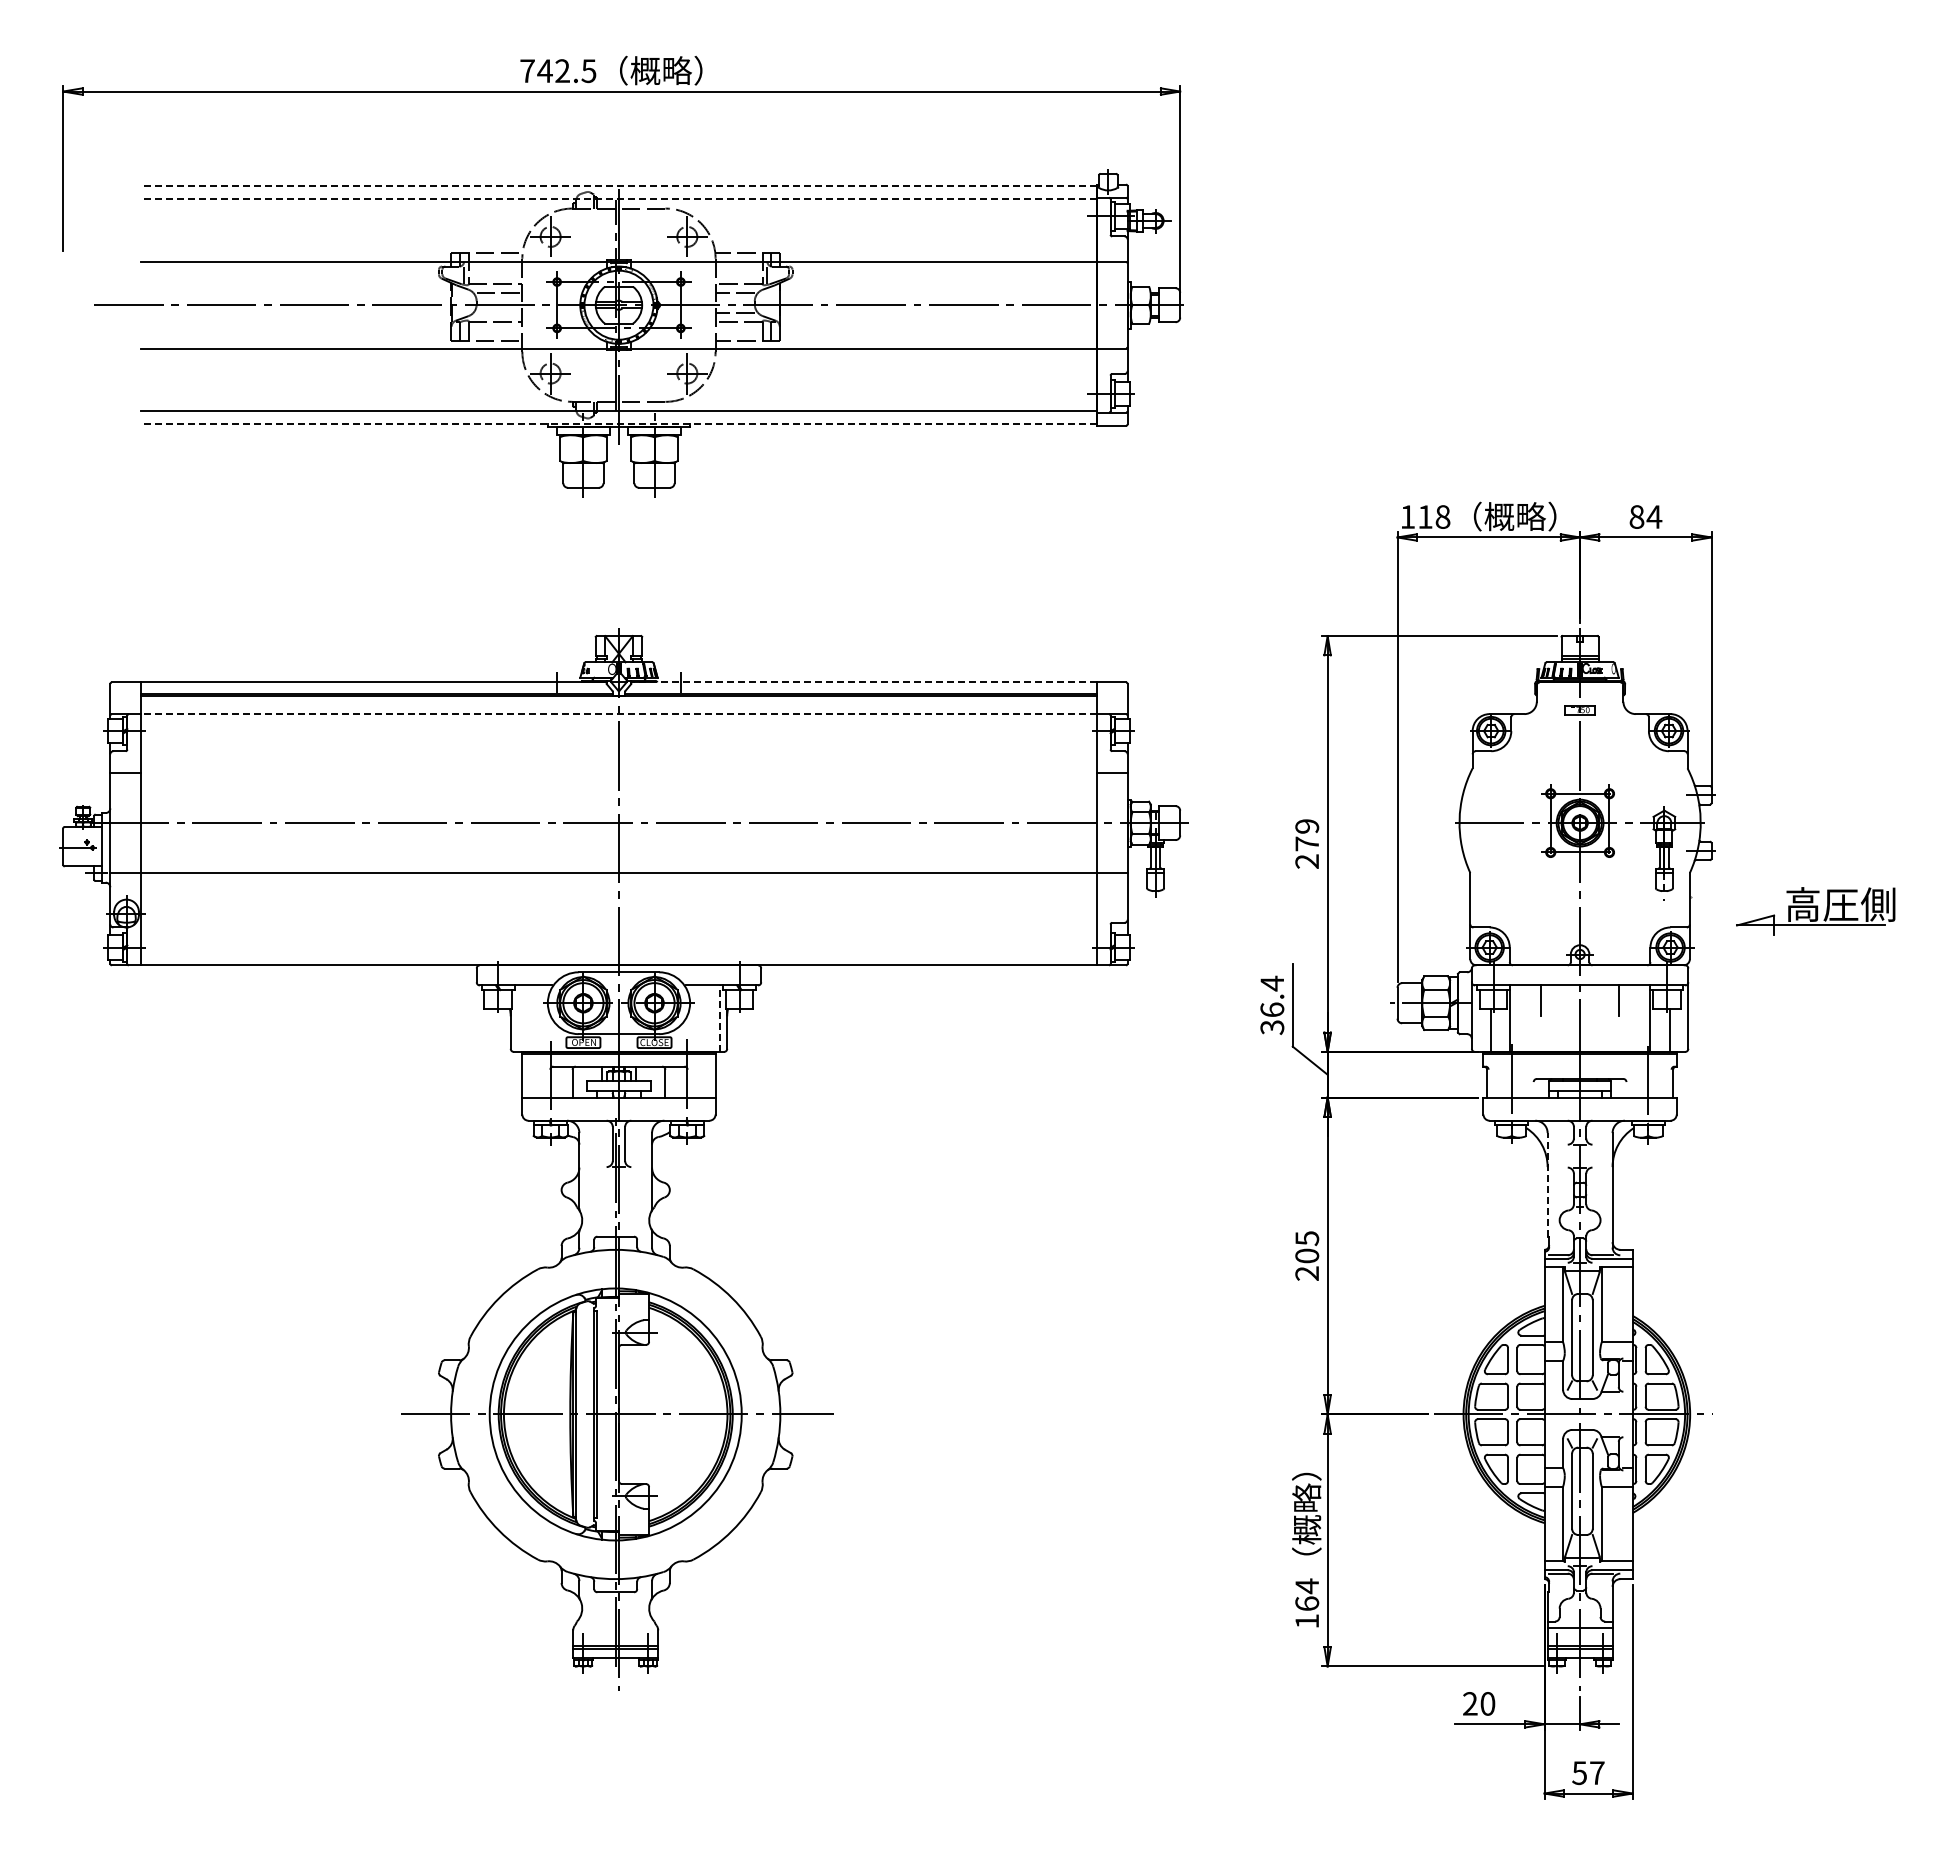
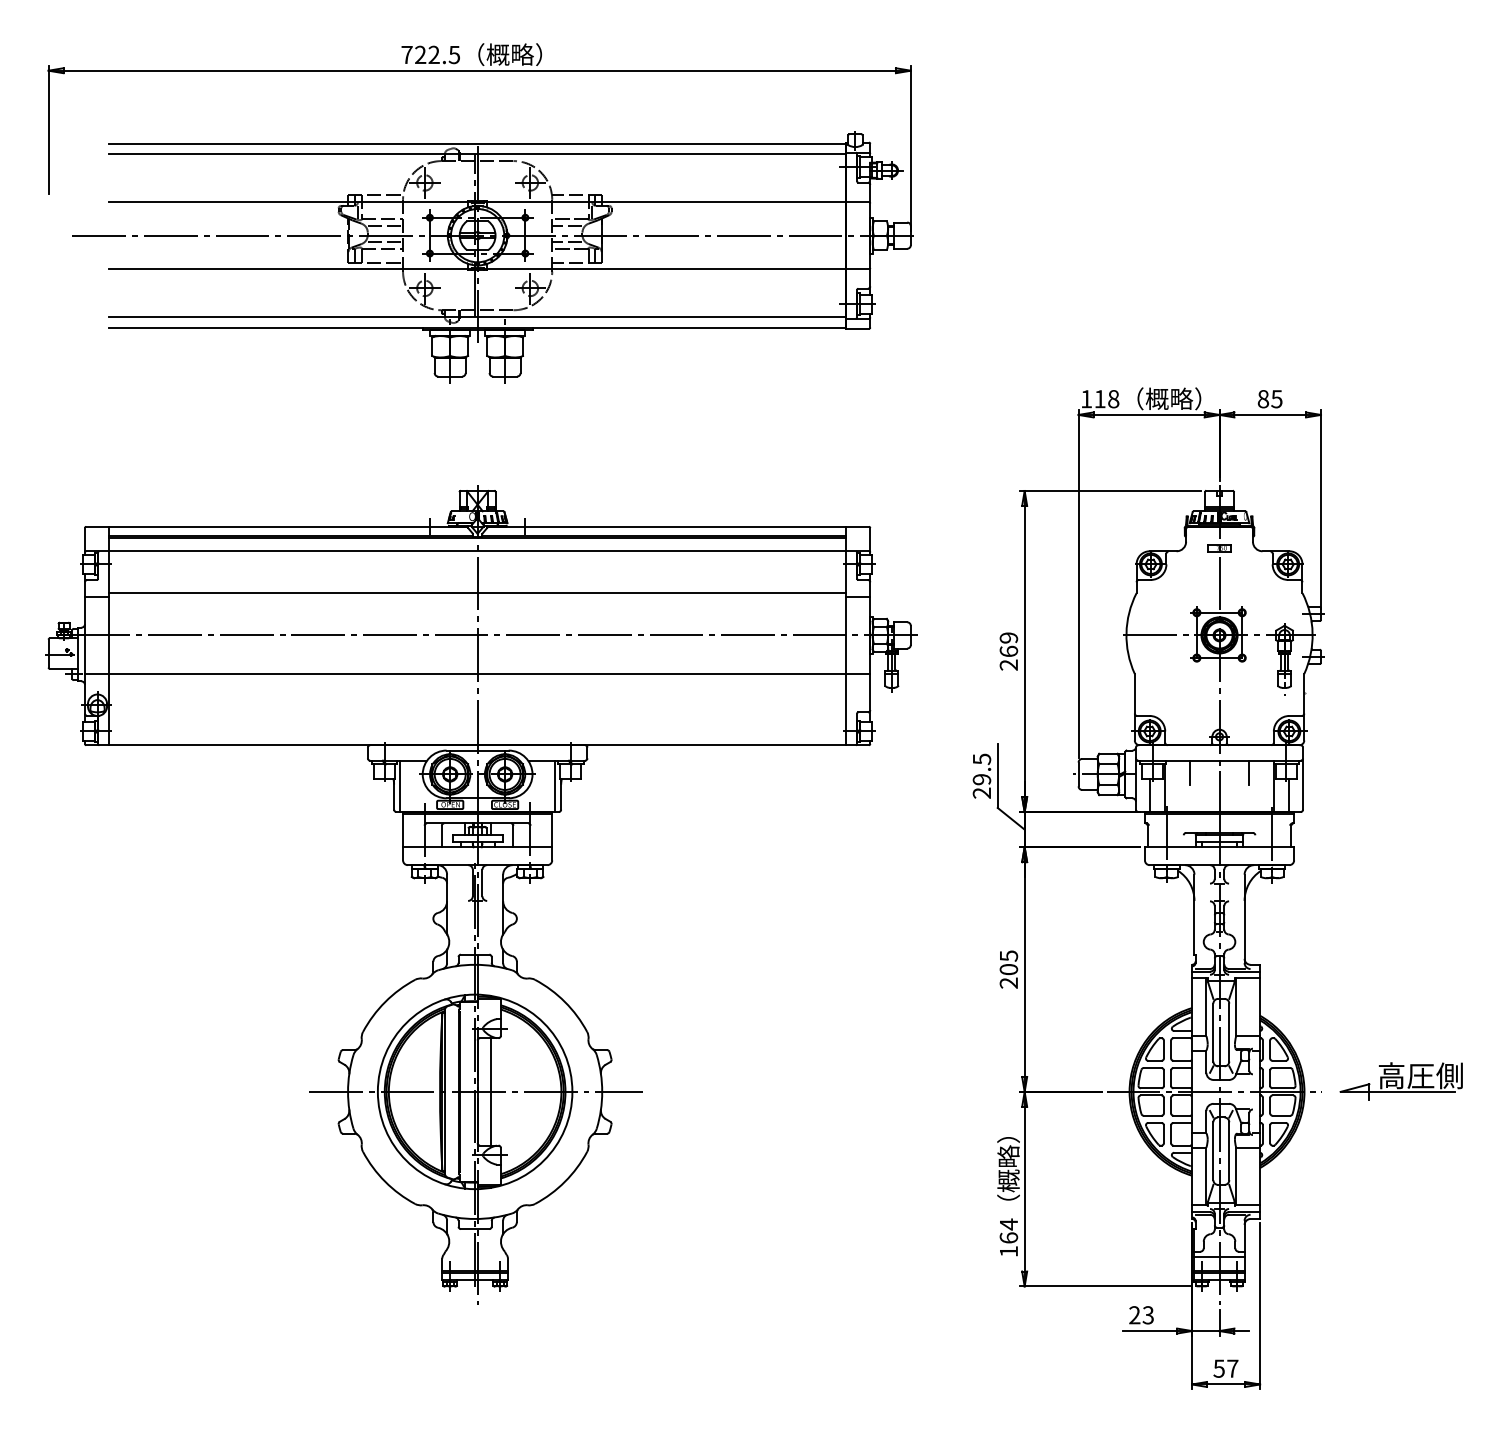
text: (544, 70) -> (420, 54), 742.5 -> 722.5
line: (618, 186) -> (477, 144), dashed -> solid
line: (618, 199) -> (477, 154), dashed -> solid
line: (499, 313) -> (385, 242), added
line: (618, 424) -> (477, 327), dashed -> solid
text: (1654, 516) -> (1276, 398), 84 -> 85
line: (864, 682) -> (667, 526), dashed -> solid
line: (618, 714) -> (477, 551), dashed -> solid
line: (618, 768) -> (477, 593), added
text: (1307, 843) -> (1009, 651), 279 -> 269
part: (1815, 911) -> (1401, 1081), moved
text: (1272, 1005) -> (982, 776), 36.4 -> 29.5
line: (518, 1018) -> (400, 786), added
line: (719, 1018) -> (555, 786), dashed -> solid
line: (1547, 1184) -> (1194, 914), dashed -> solid
line: (635, 1414) -> (490, 1091), added
text: (1487, 1703) -> (1148, 1314), 20 -> 23

